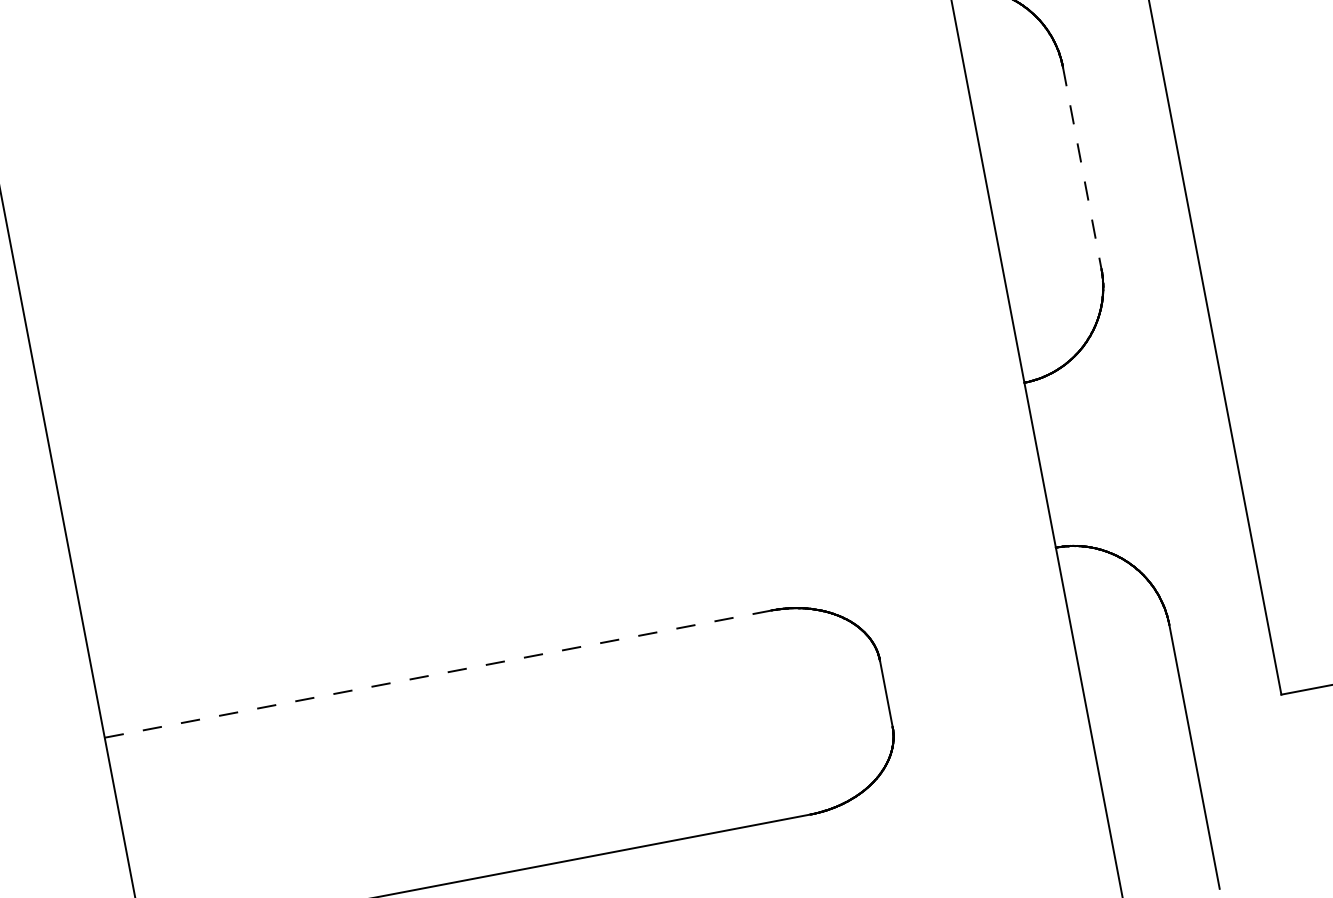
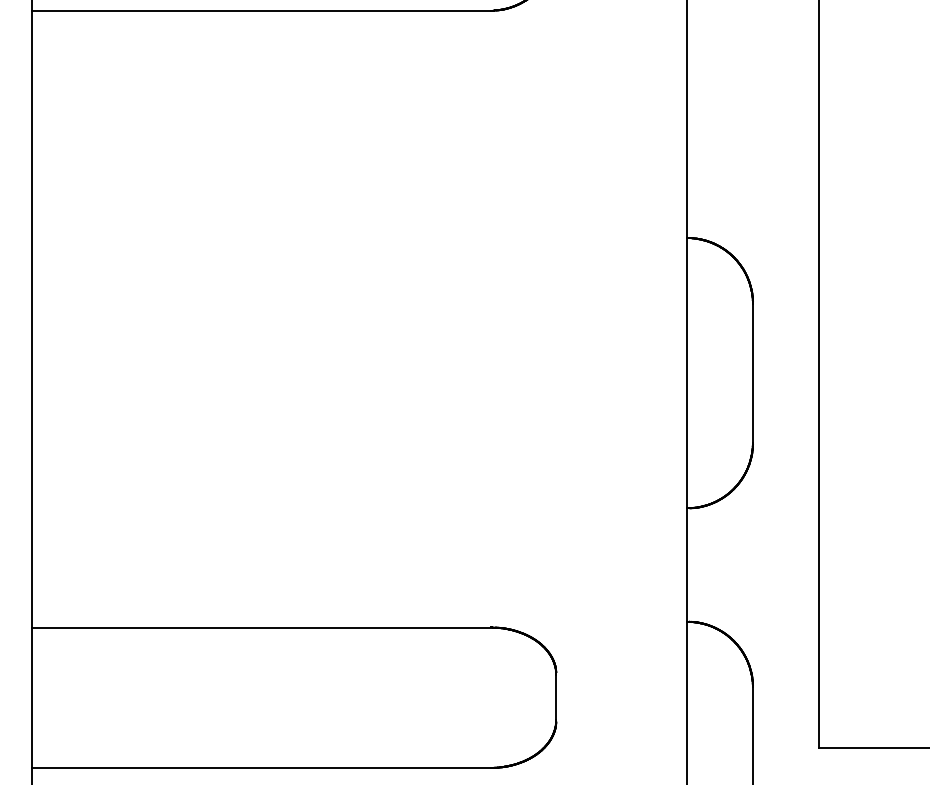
line: (1081, 168) -> (752, 373), dashed -> solid
line: (438, 674) -> (261, 627), dashed -> solid

